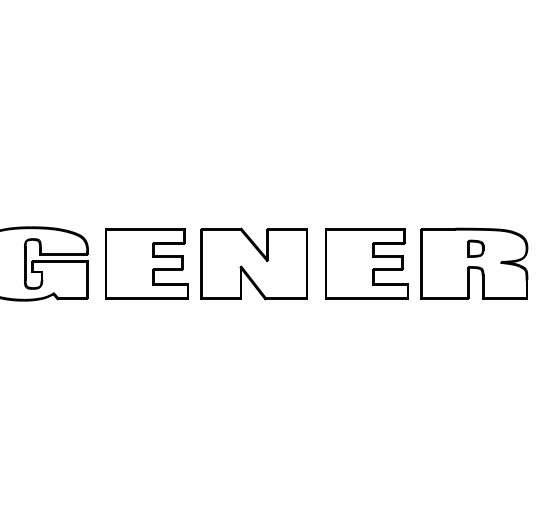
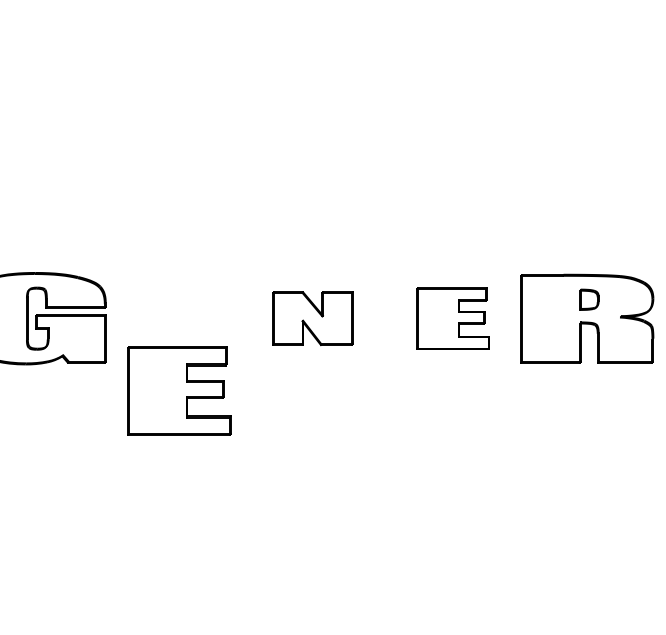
part: (146, 263) -> (178, 390), moved
part: (253, 263) -> (311, 318), size x0.6
part: (366, 263) -> (452, 318), size x0.7

